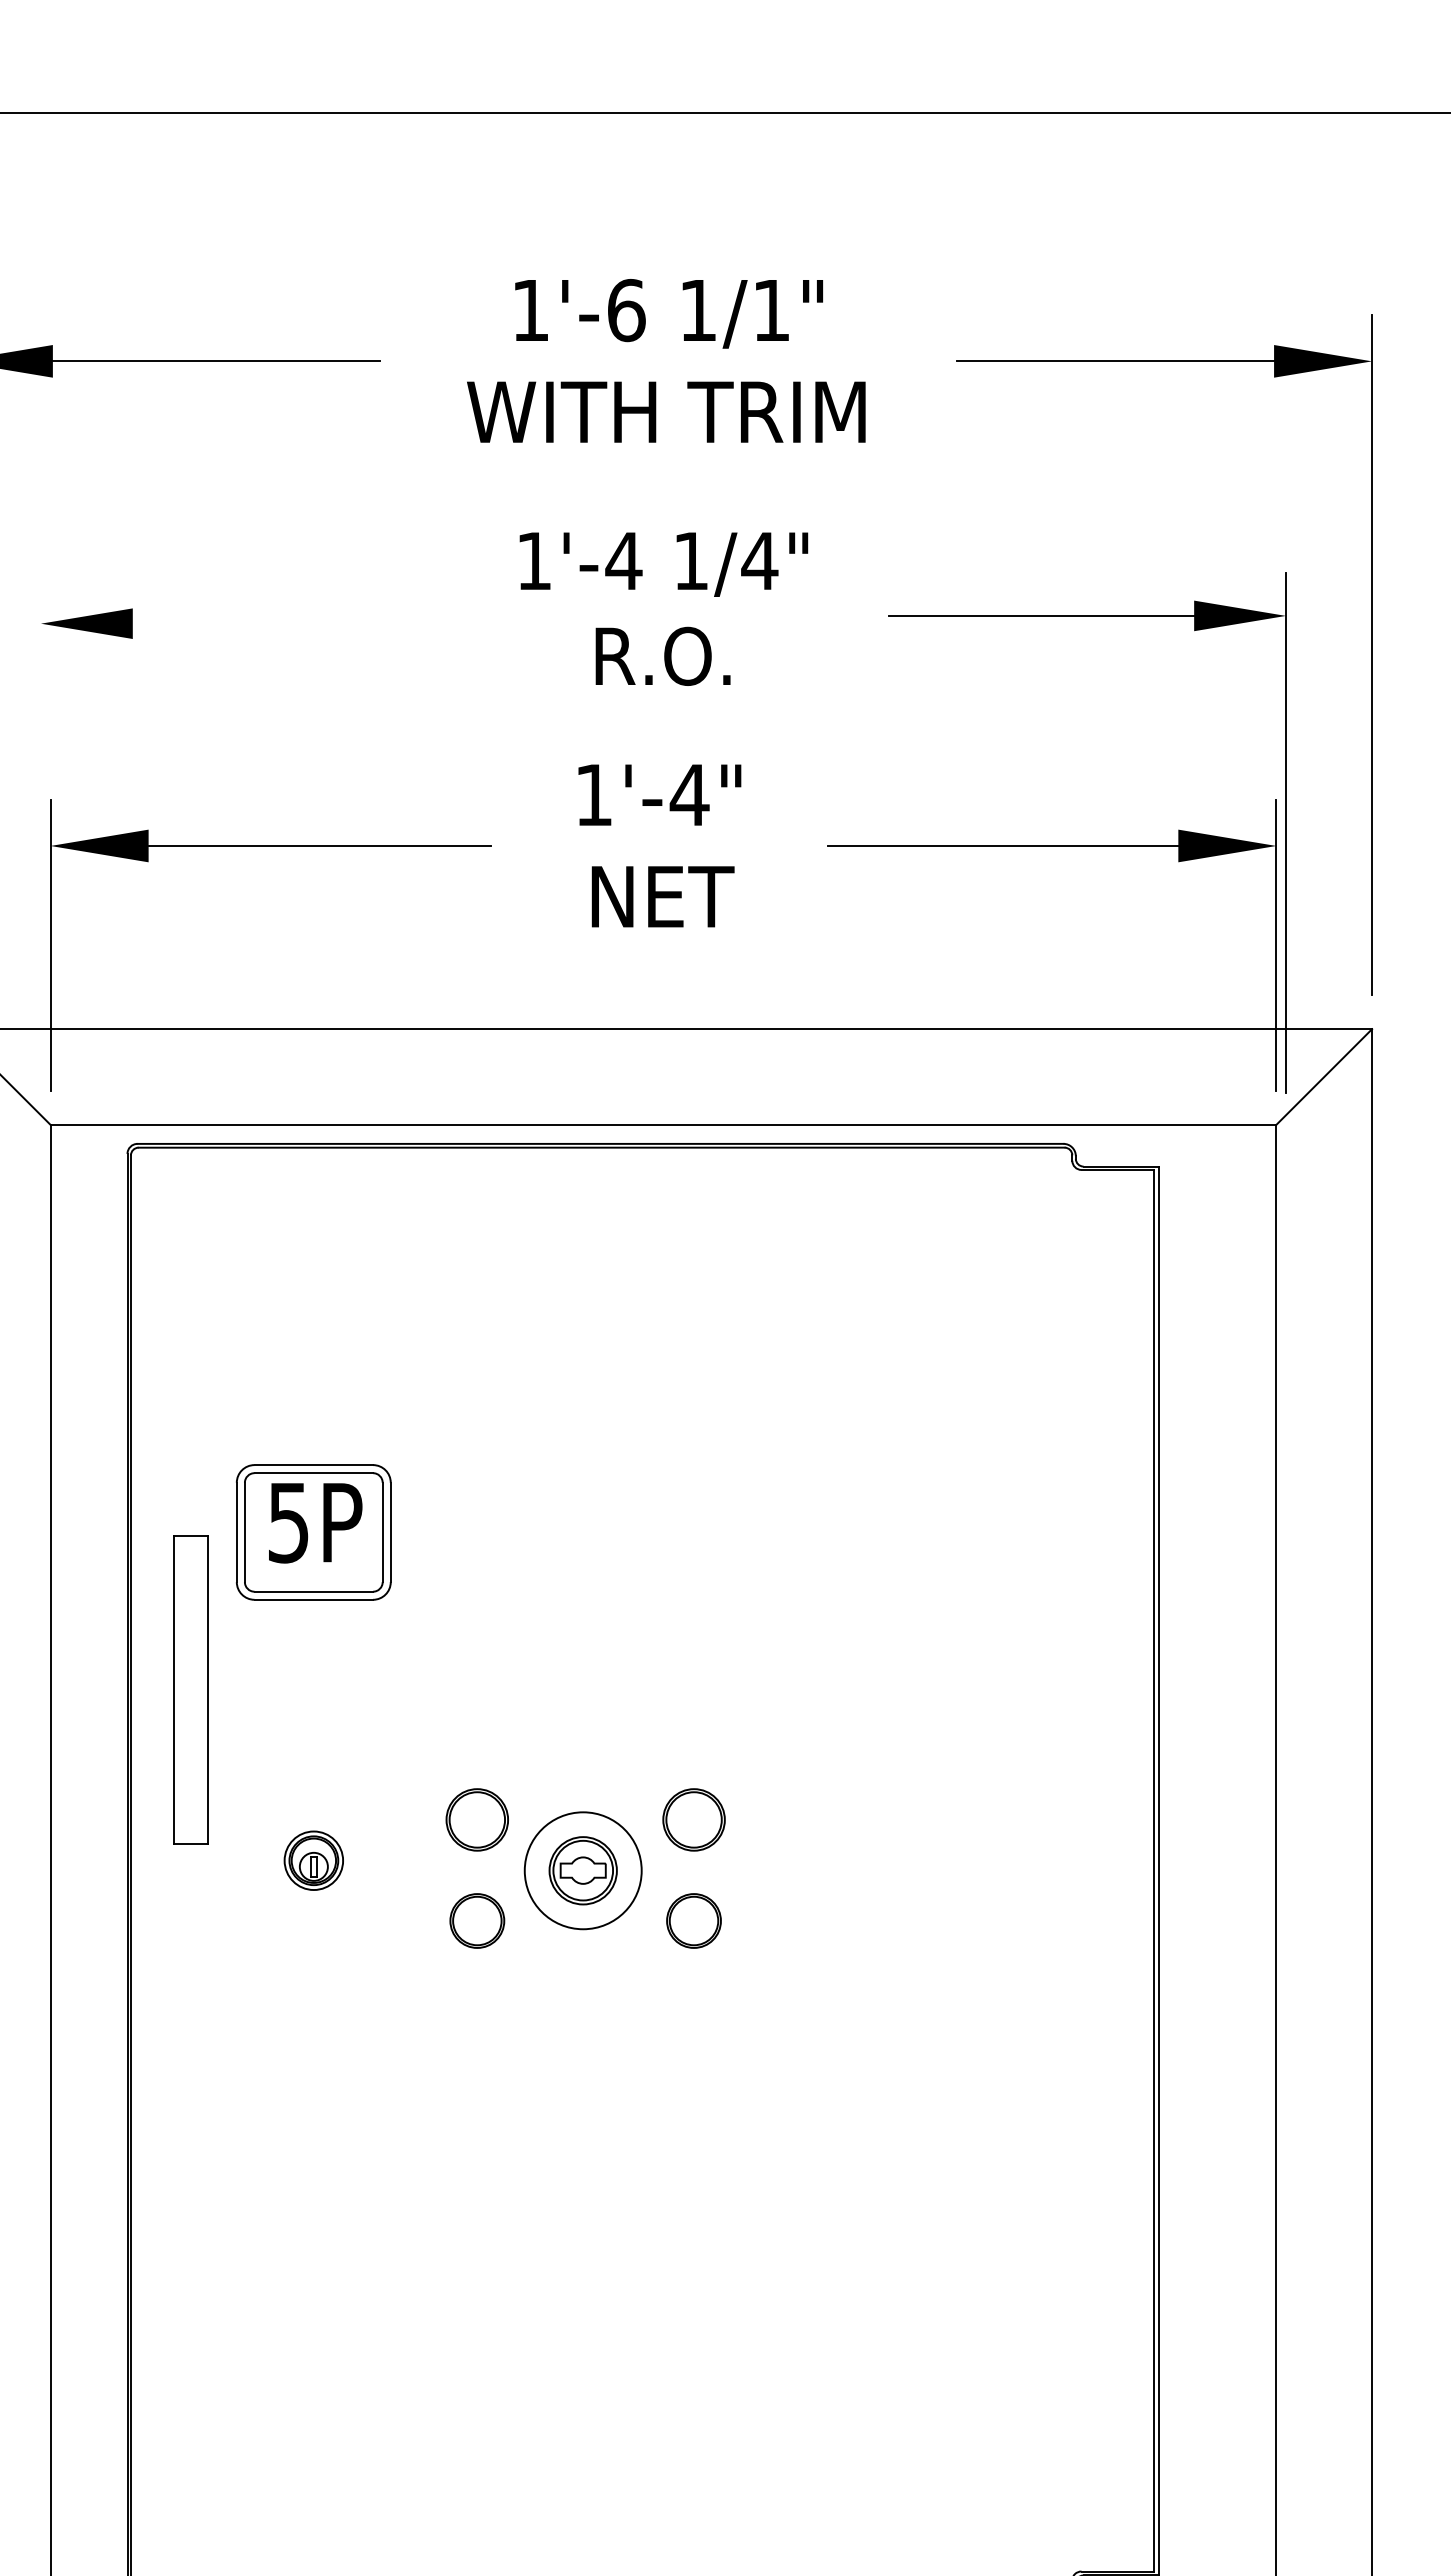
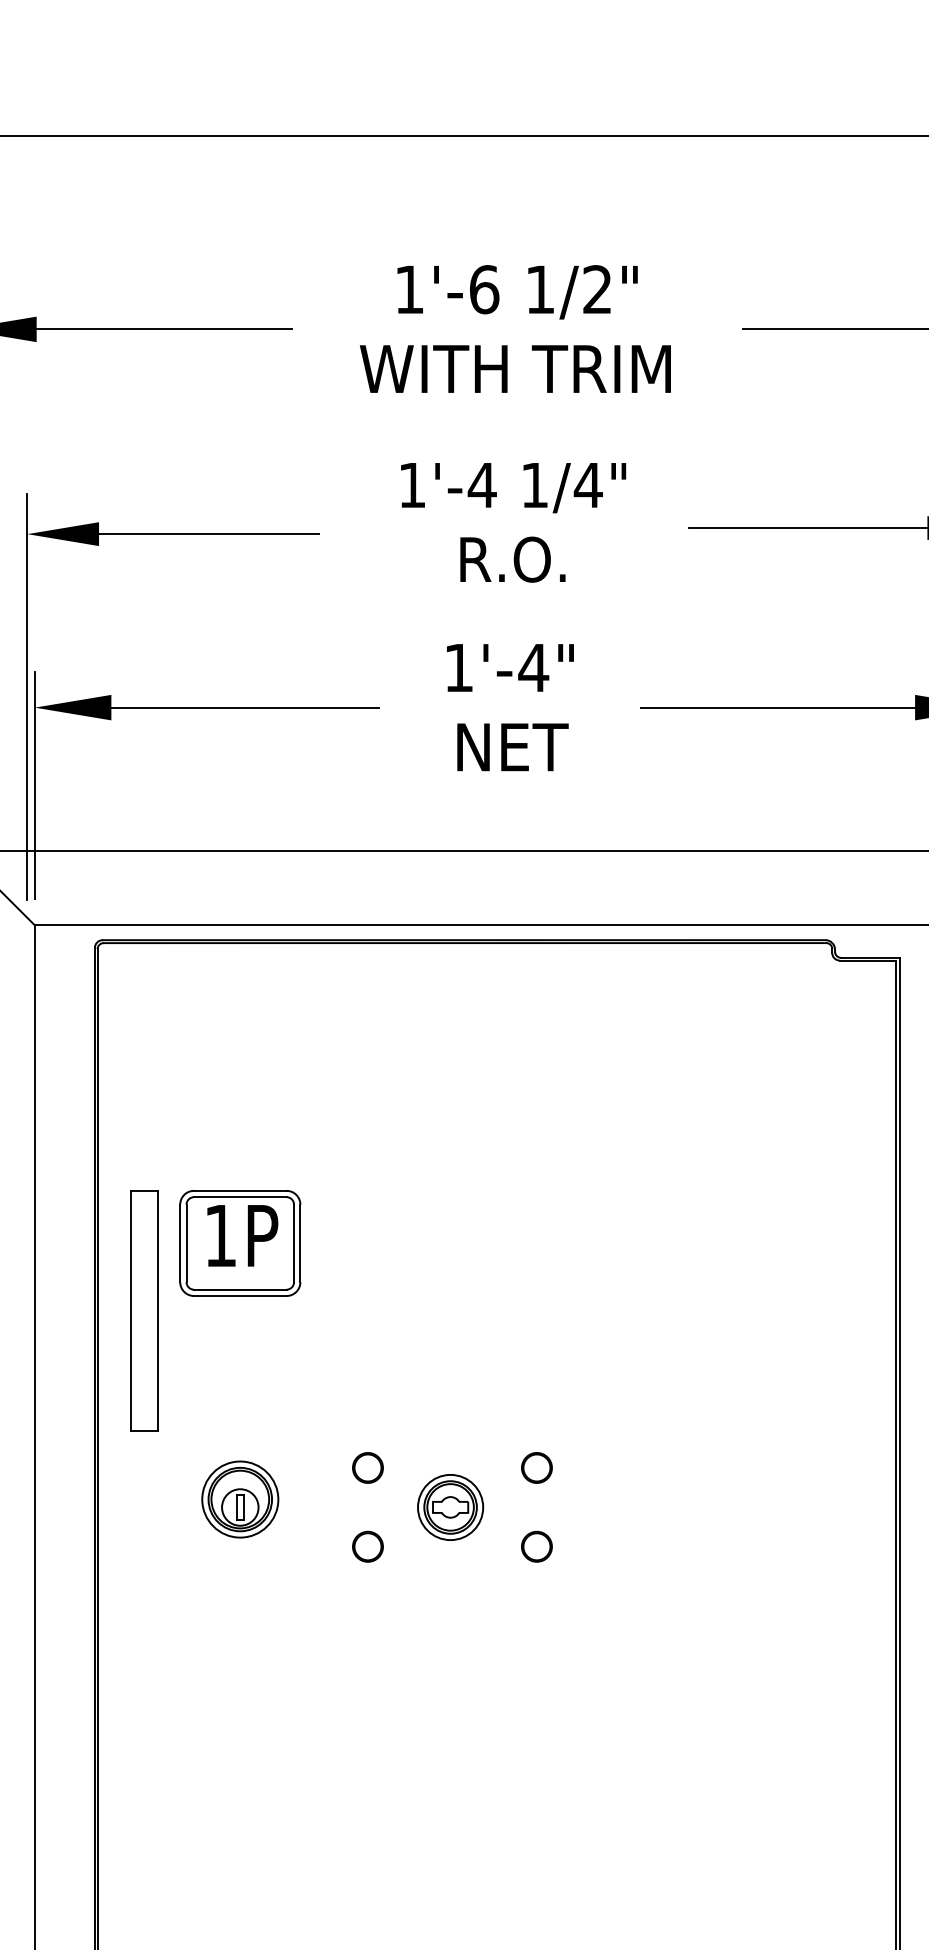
text: (770, 309) -> (596, 288), 1/1" -> 1/2"
line: (273, 623) -> (208, 534), added
line: (40, 832) -> (26, 697), added
text: (288, 1523) -> (220, 1236), 5P -> 1P
part: (190, 1689) -> (144, 1310), moved
part: (477, 1820) -> (368, 1468), size x0.62
part: (693, 1820) -> (536, 1468), size x0.62
part: (313, 1860) -> (240, 1499), size x1.67
circle: (583, 1870) -> (450, 1507), size x0.71
part: (477, 1921) -> (368, 1547), size x0.71
part: (693, 1921) -> (536, 1547), size x0.71

